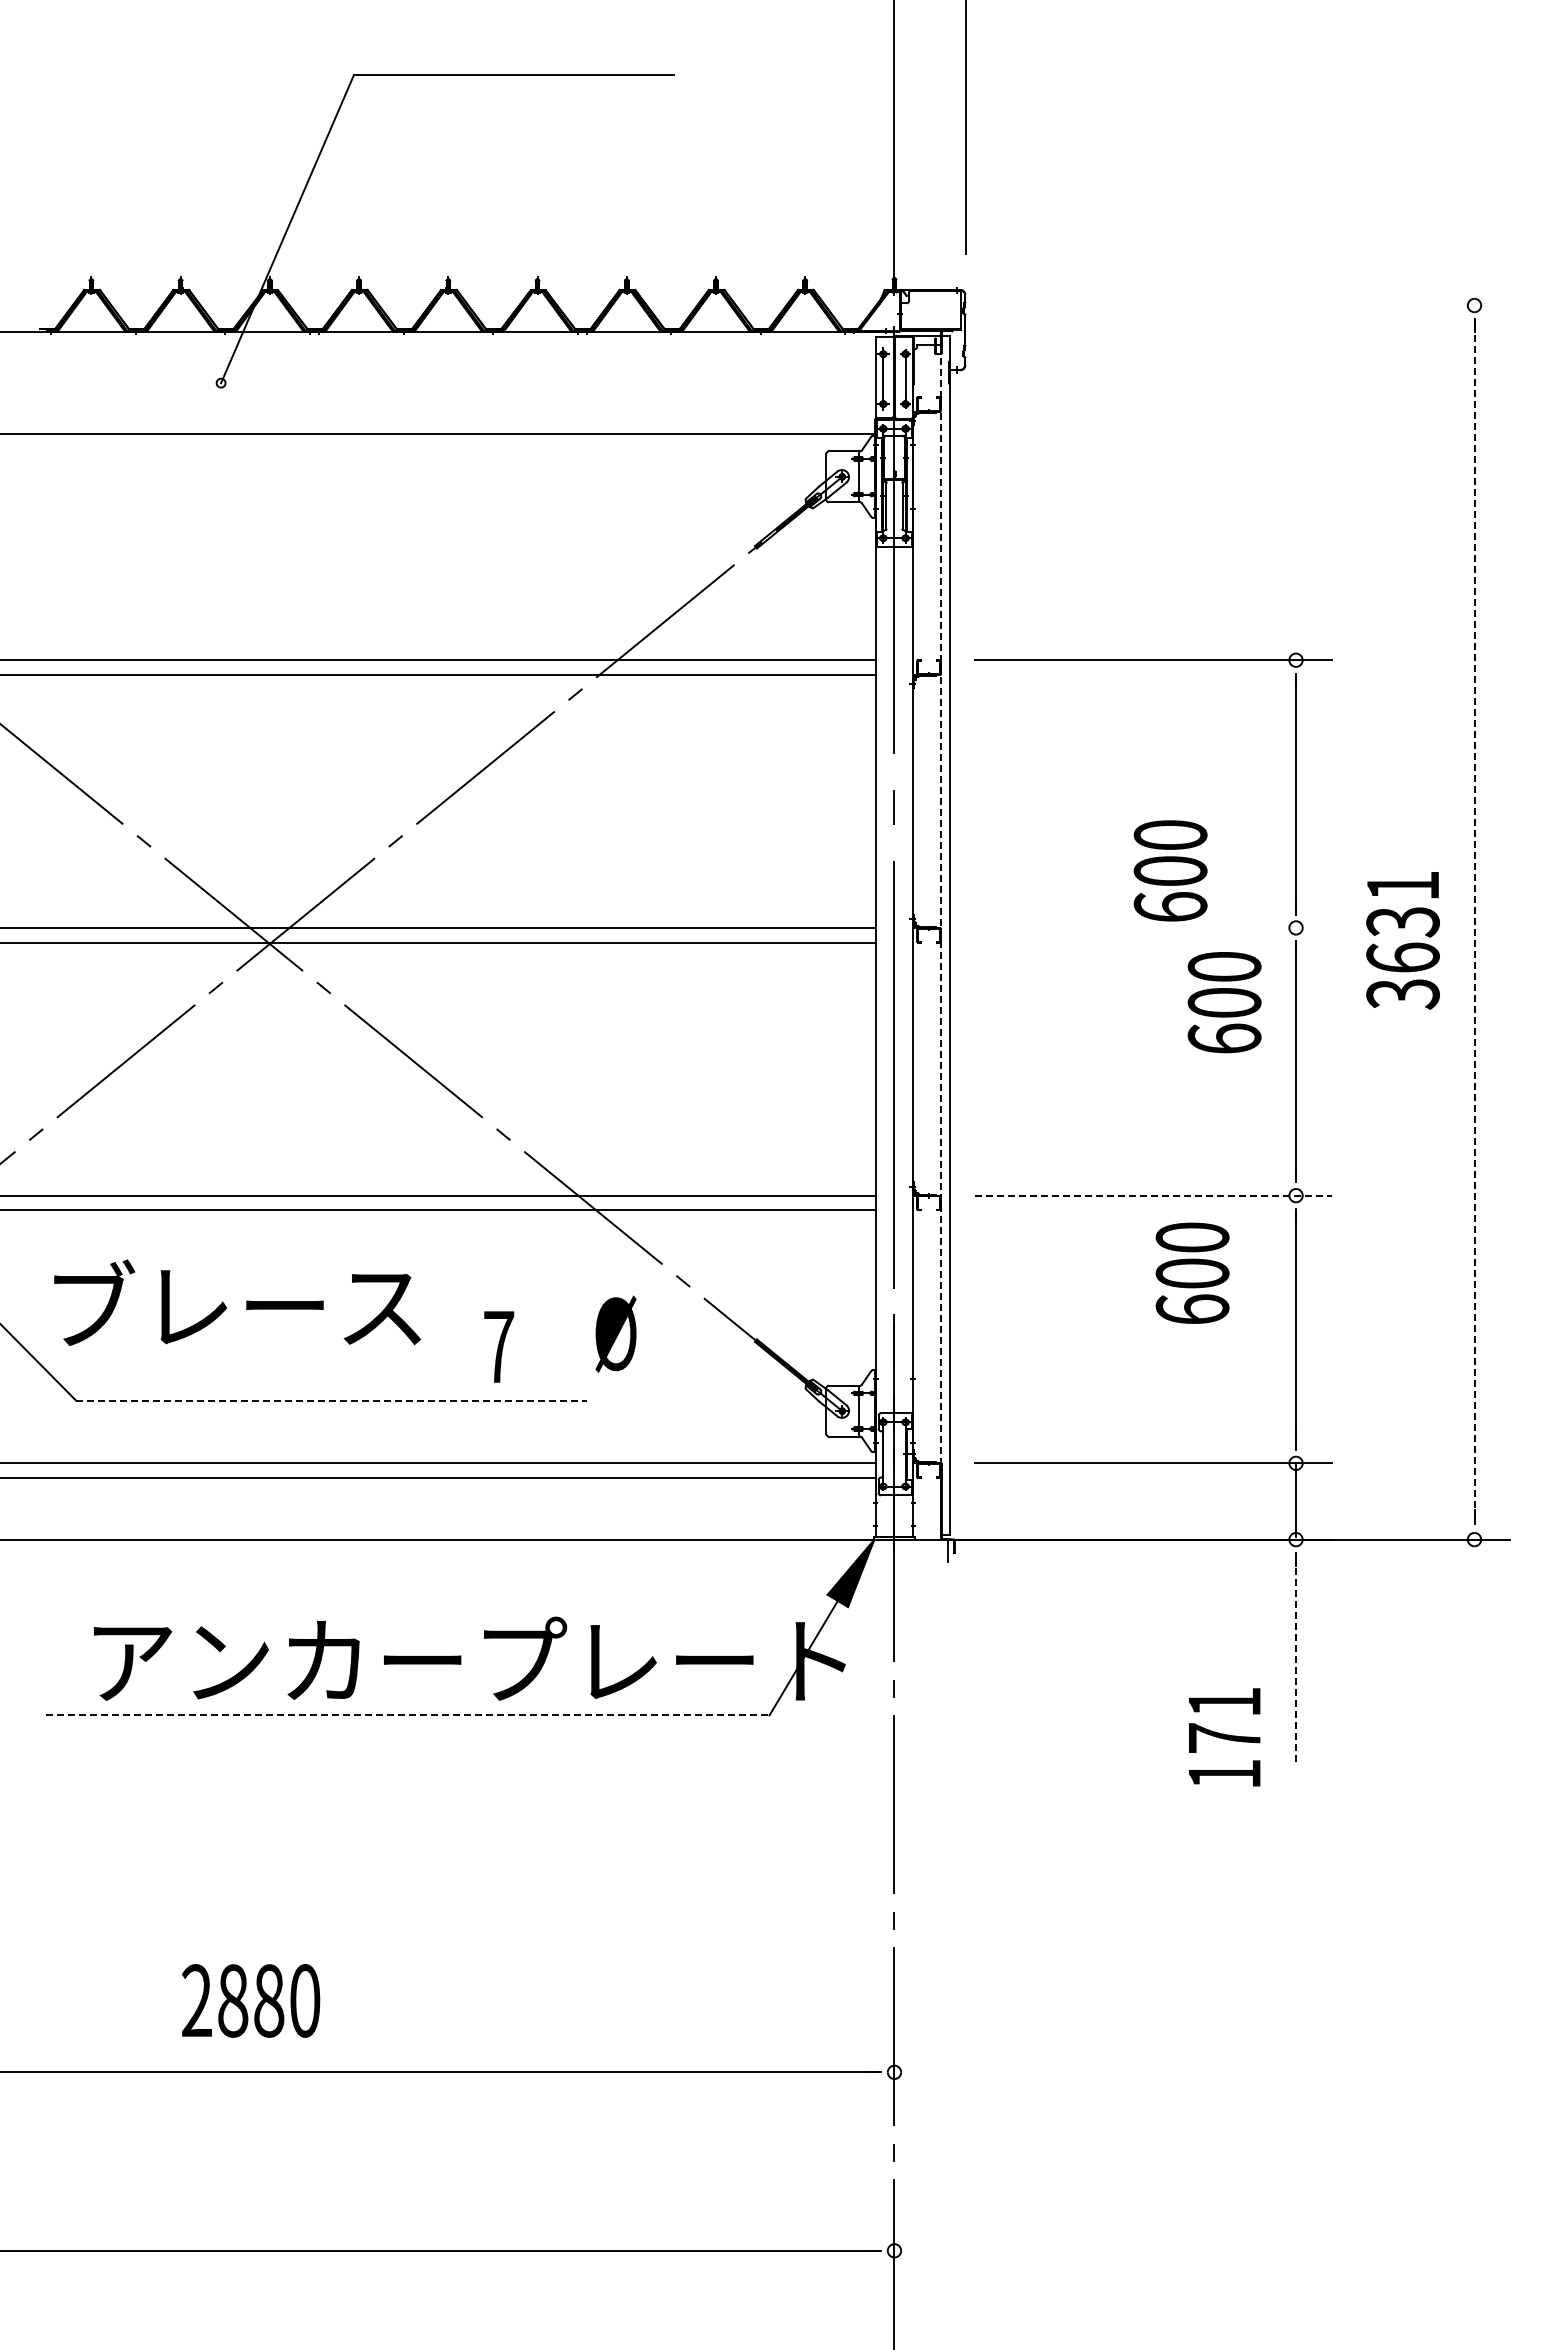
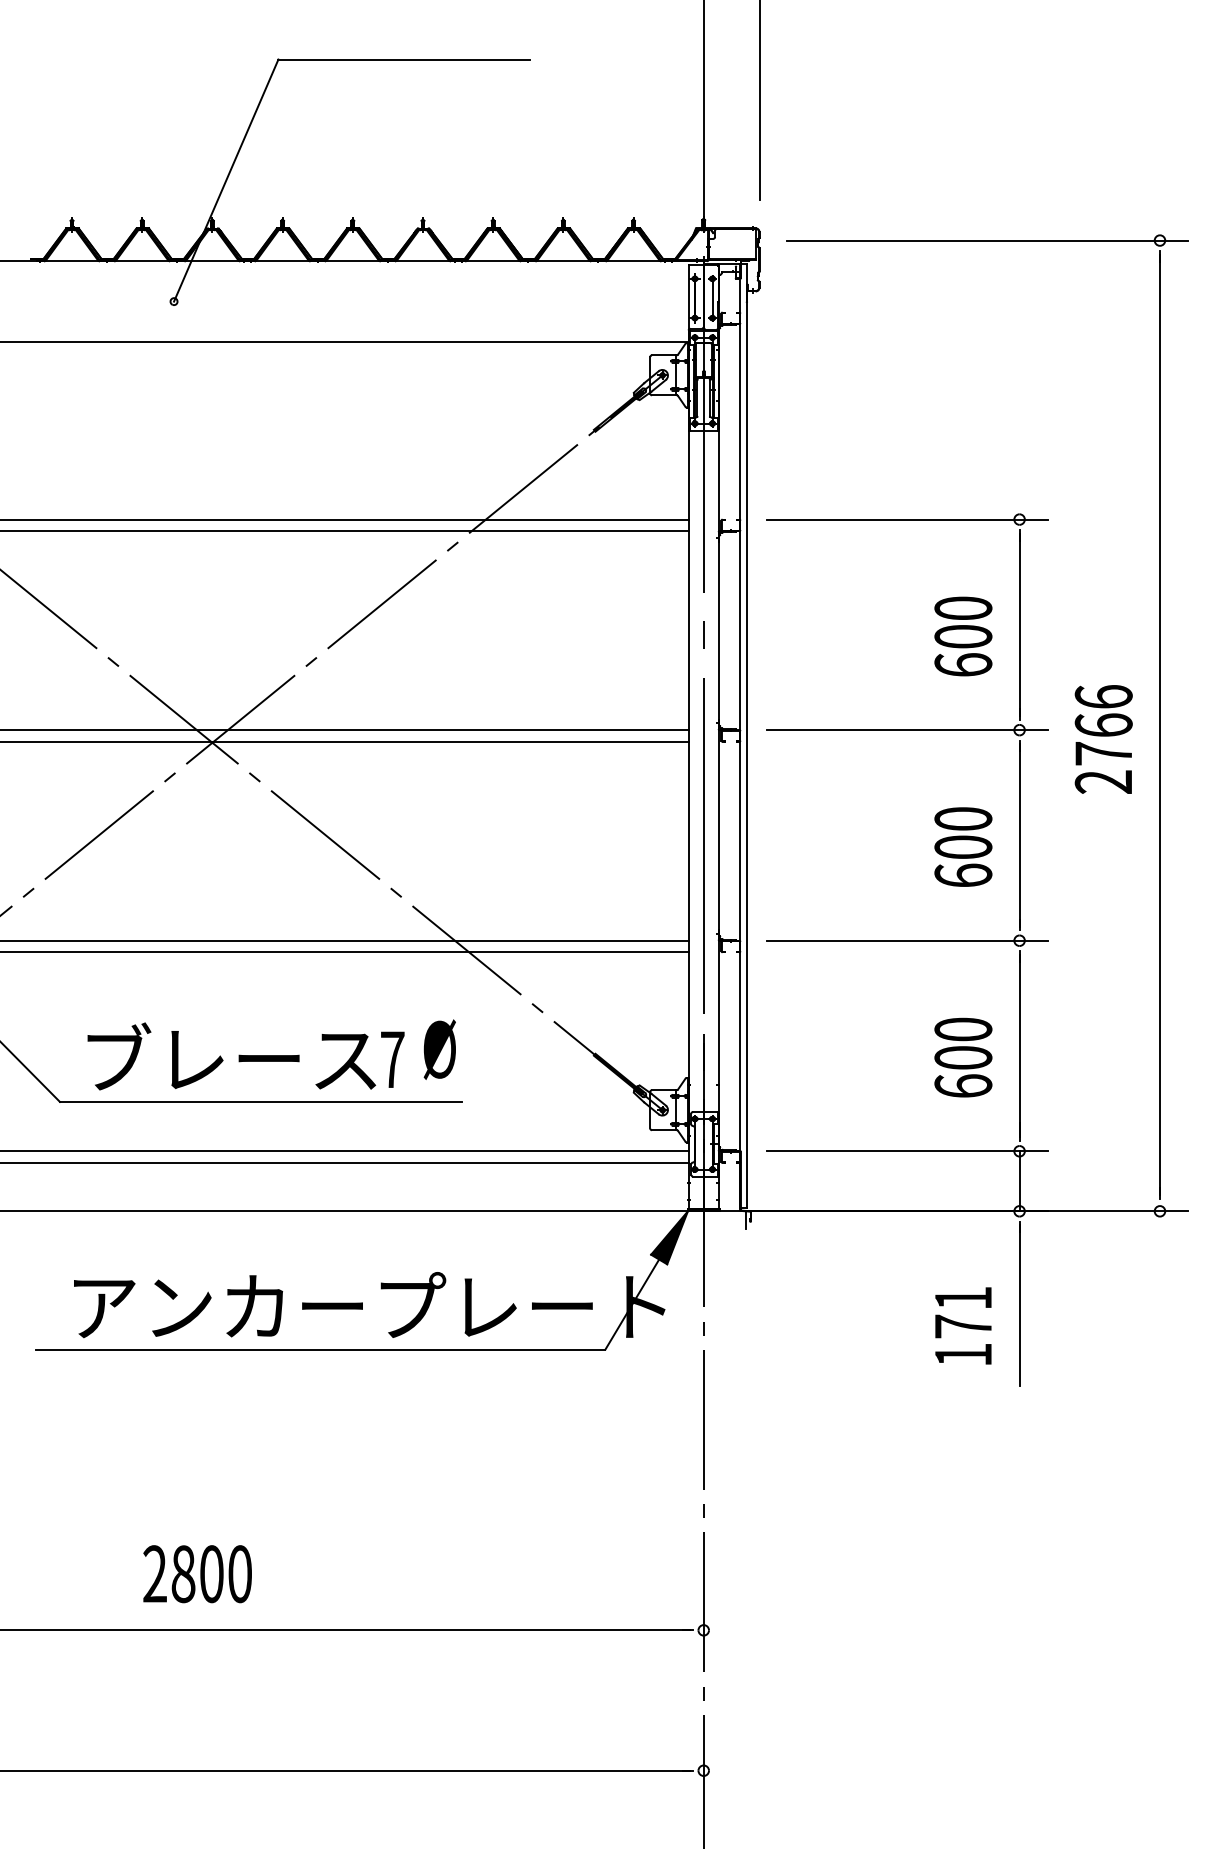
line: (1255, 305) -> (987, 240), added
text: (1170, 870) -> (963, 636), moved
line: (1474, 921) -> (1159, 725), dashed -> solid
line: (1153, 927) -> (907, 729), added
line: (941, 935) -> (740, 736), dashed -> solid
text: (1402, 939) -> (1103, 739), 3631 -> 2766
text: (1224, 1002) -> (963, 847), moved
line: (1154, 1195) -> (908, 940), dashed -> solid
text: (1192, 1272) -> (963, 1057), moved
text: (237, 1302) -> (231, 1056), moved
text: (615, 1333) -> (439, 1049), moved
line: (331, 1400) -> (260, 1101), dashed -> solid
line: (1296, 1660) -> (1019, 1306), dashed -> solid
line: (407, 1715) -> (320, 1349), dashed -> solid
text: (1224, 1737) -> (963, 1326), moved
text: (269, 2000) -> (212, 1573), 2880 -> 2800

